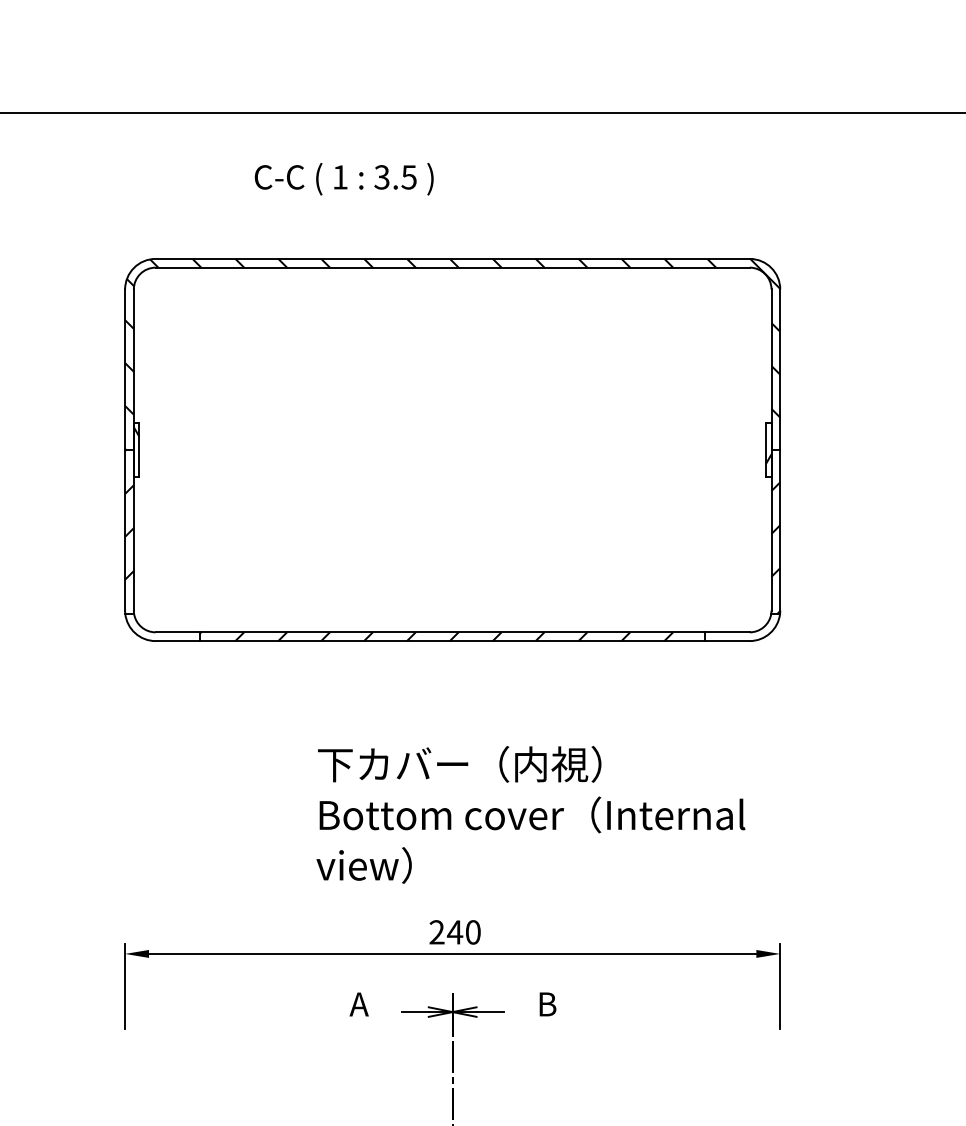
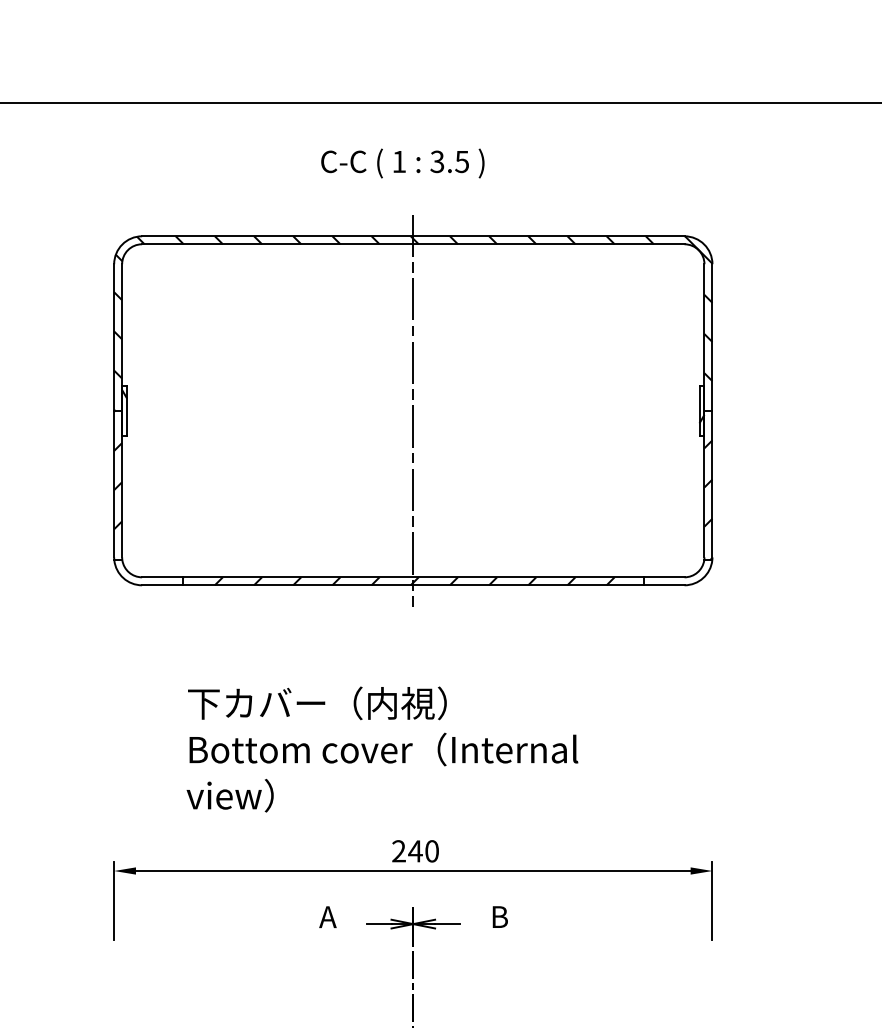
text: (343, 179) -> (402, 163), moved
line: (452, 449) -> (413, 410), added
text: (530, 814) -> (382, 749), moved

